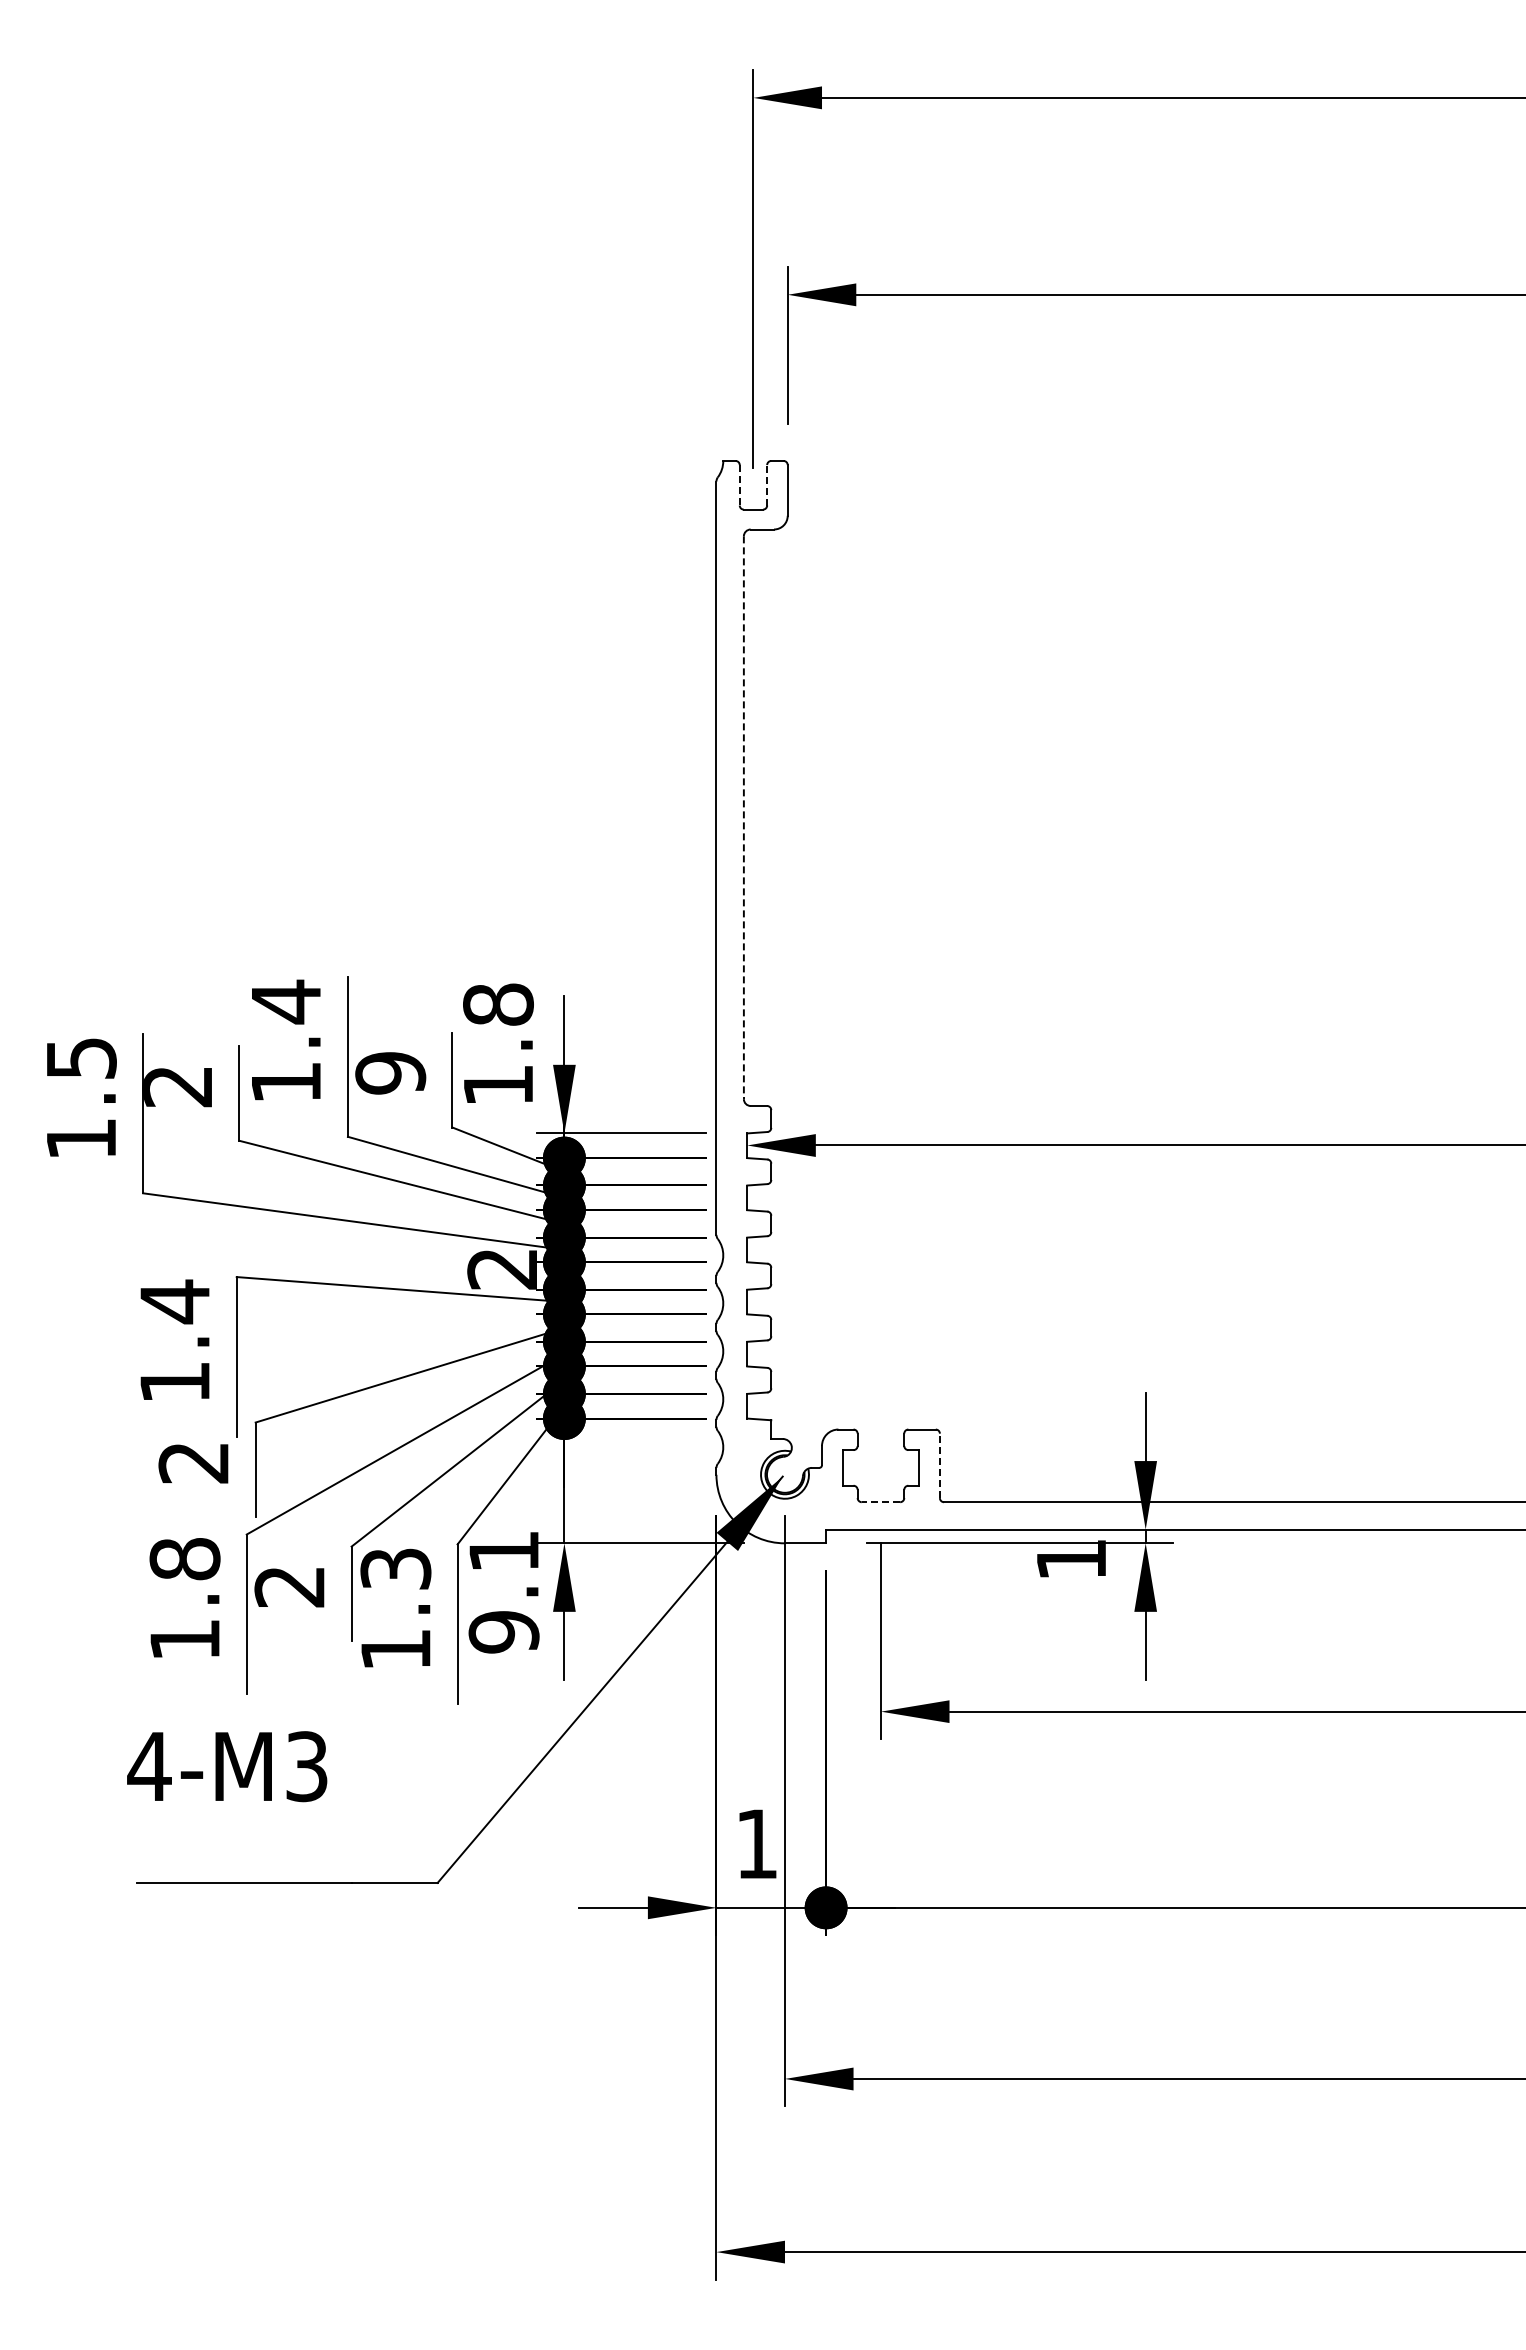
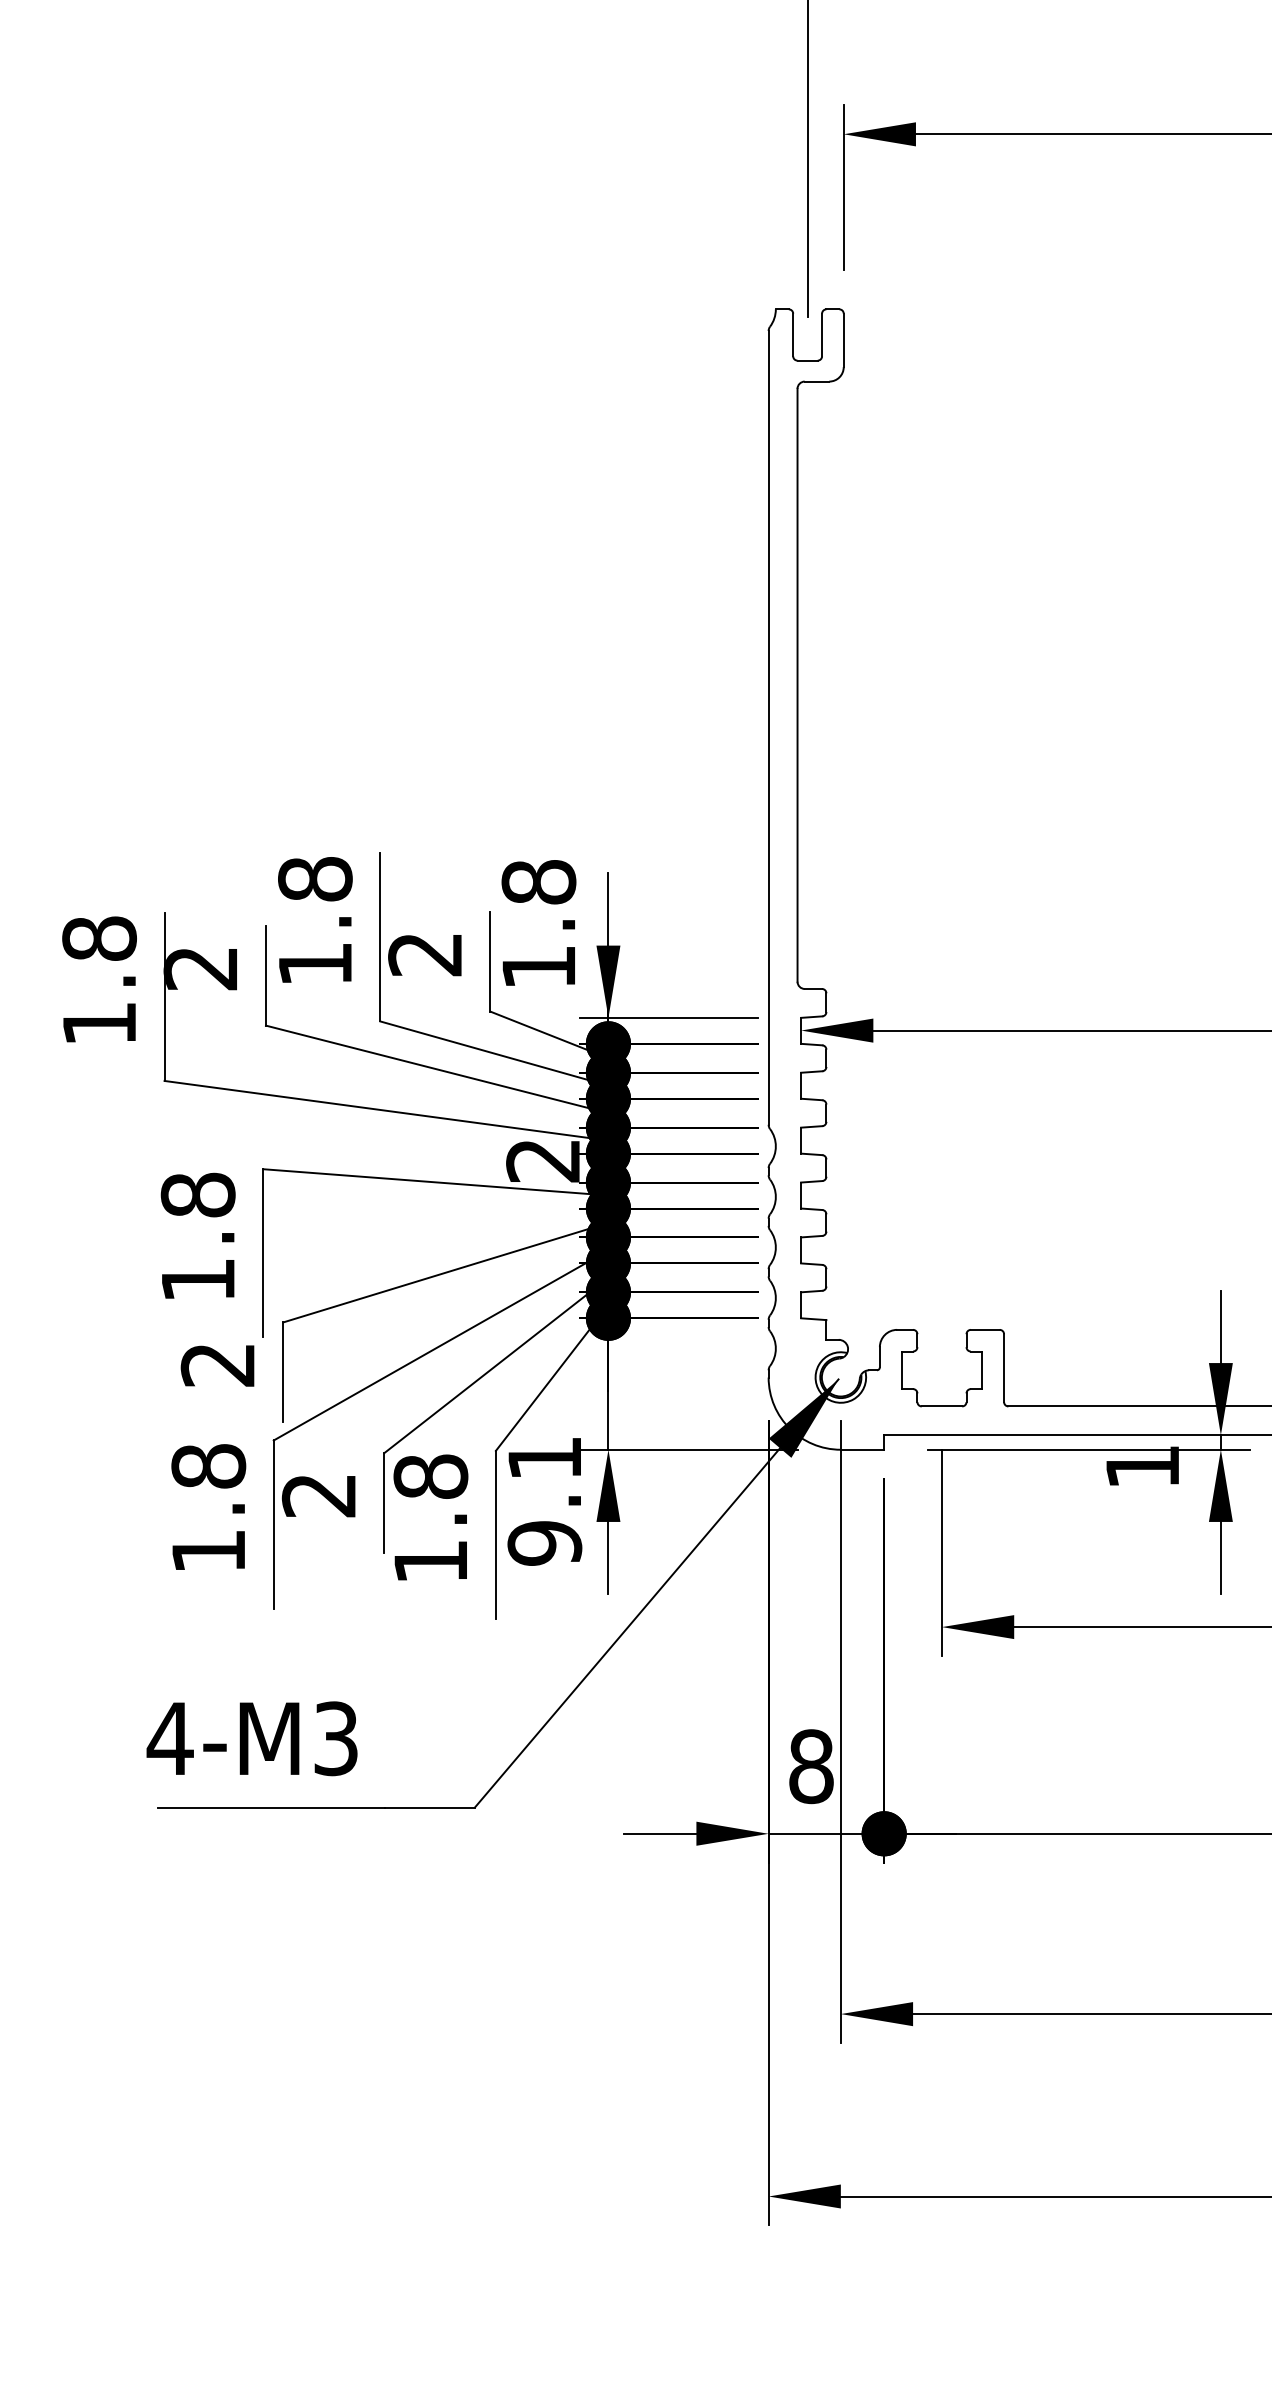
line: (767, 484) -> (822, 334), dashed -> solid
line: (739, 485) -> (792, 335), dashed -> solid
line: (743, 818) -> (797, 686), dashed -> solid
text: (285, 1001) -> (314, 878), 1.4 -> 1.8
text: (81, 1058) -> (99, 938), 1.5 -> 1.8
text: (390, 1073) -> (425, 954), 9 -> 2
text: (174, 1301) -> (197, 1194), 1.4 -> 1.8
line: (939, 1465) -> (1003, 1367), dashed -> solid
line: (880, 1502) -> (941, 1406), dashed -> solid
text: (395, 1568) -> (430, 1476), 1.3 -> 1.8
text: (227, 1766) -> (252, 1738), moved
text: (757, 1843) -> (811, 1766), 1 -> 8

